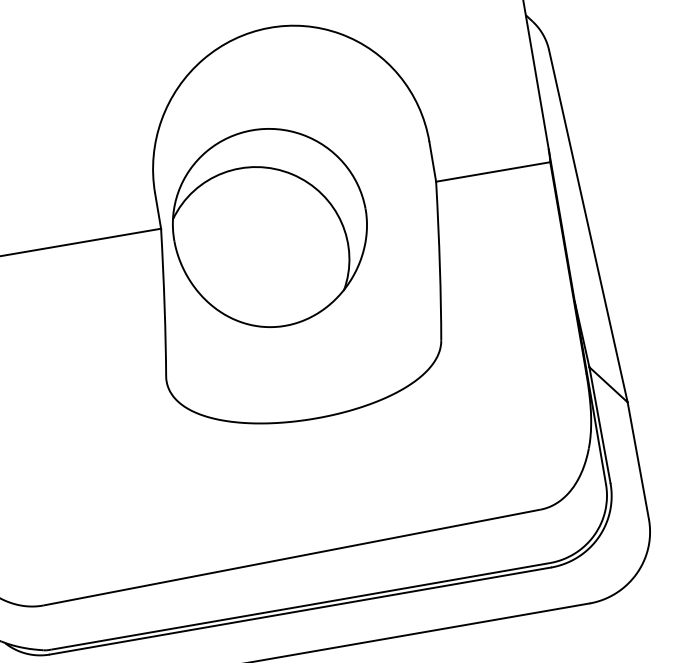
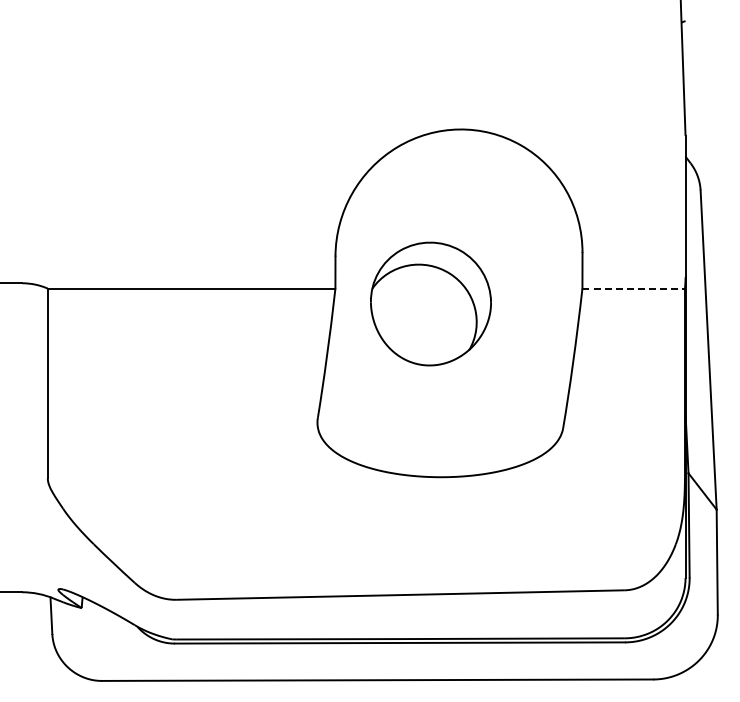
line: (494, 171) -> (634, 288), solid -> dashed
part: (269, 227) -> (430, 303), size x0.7

